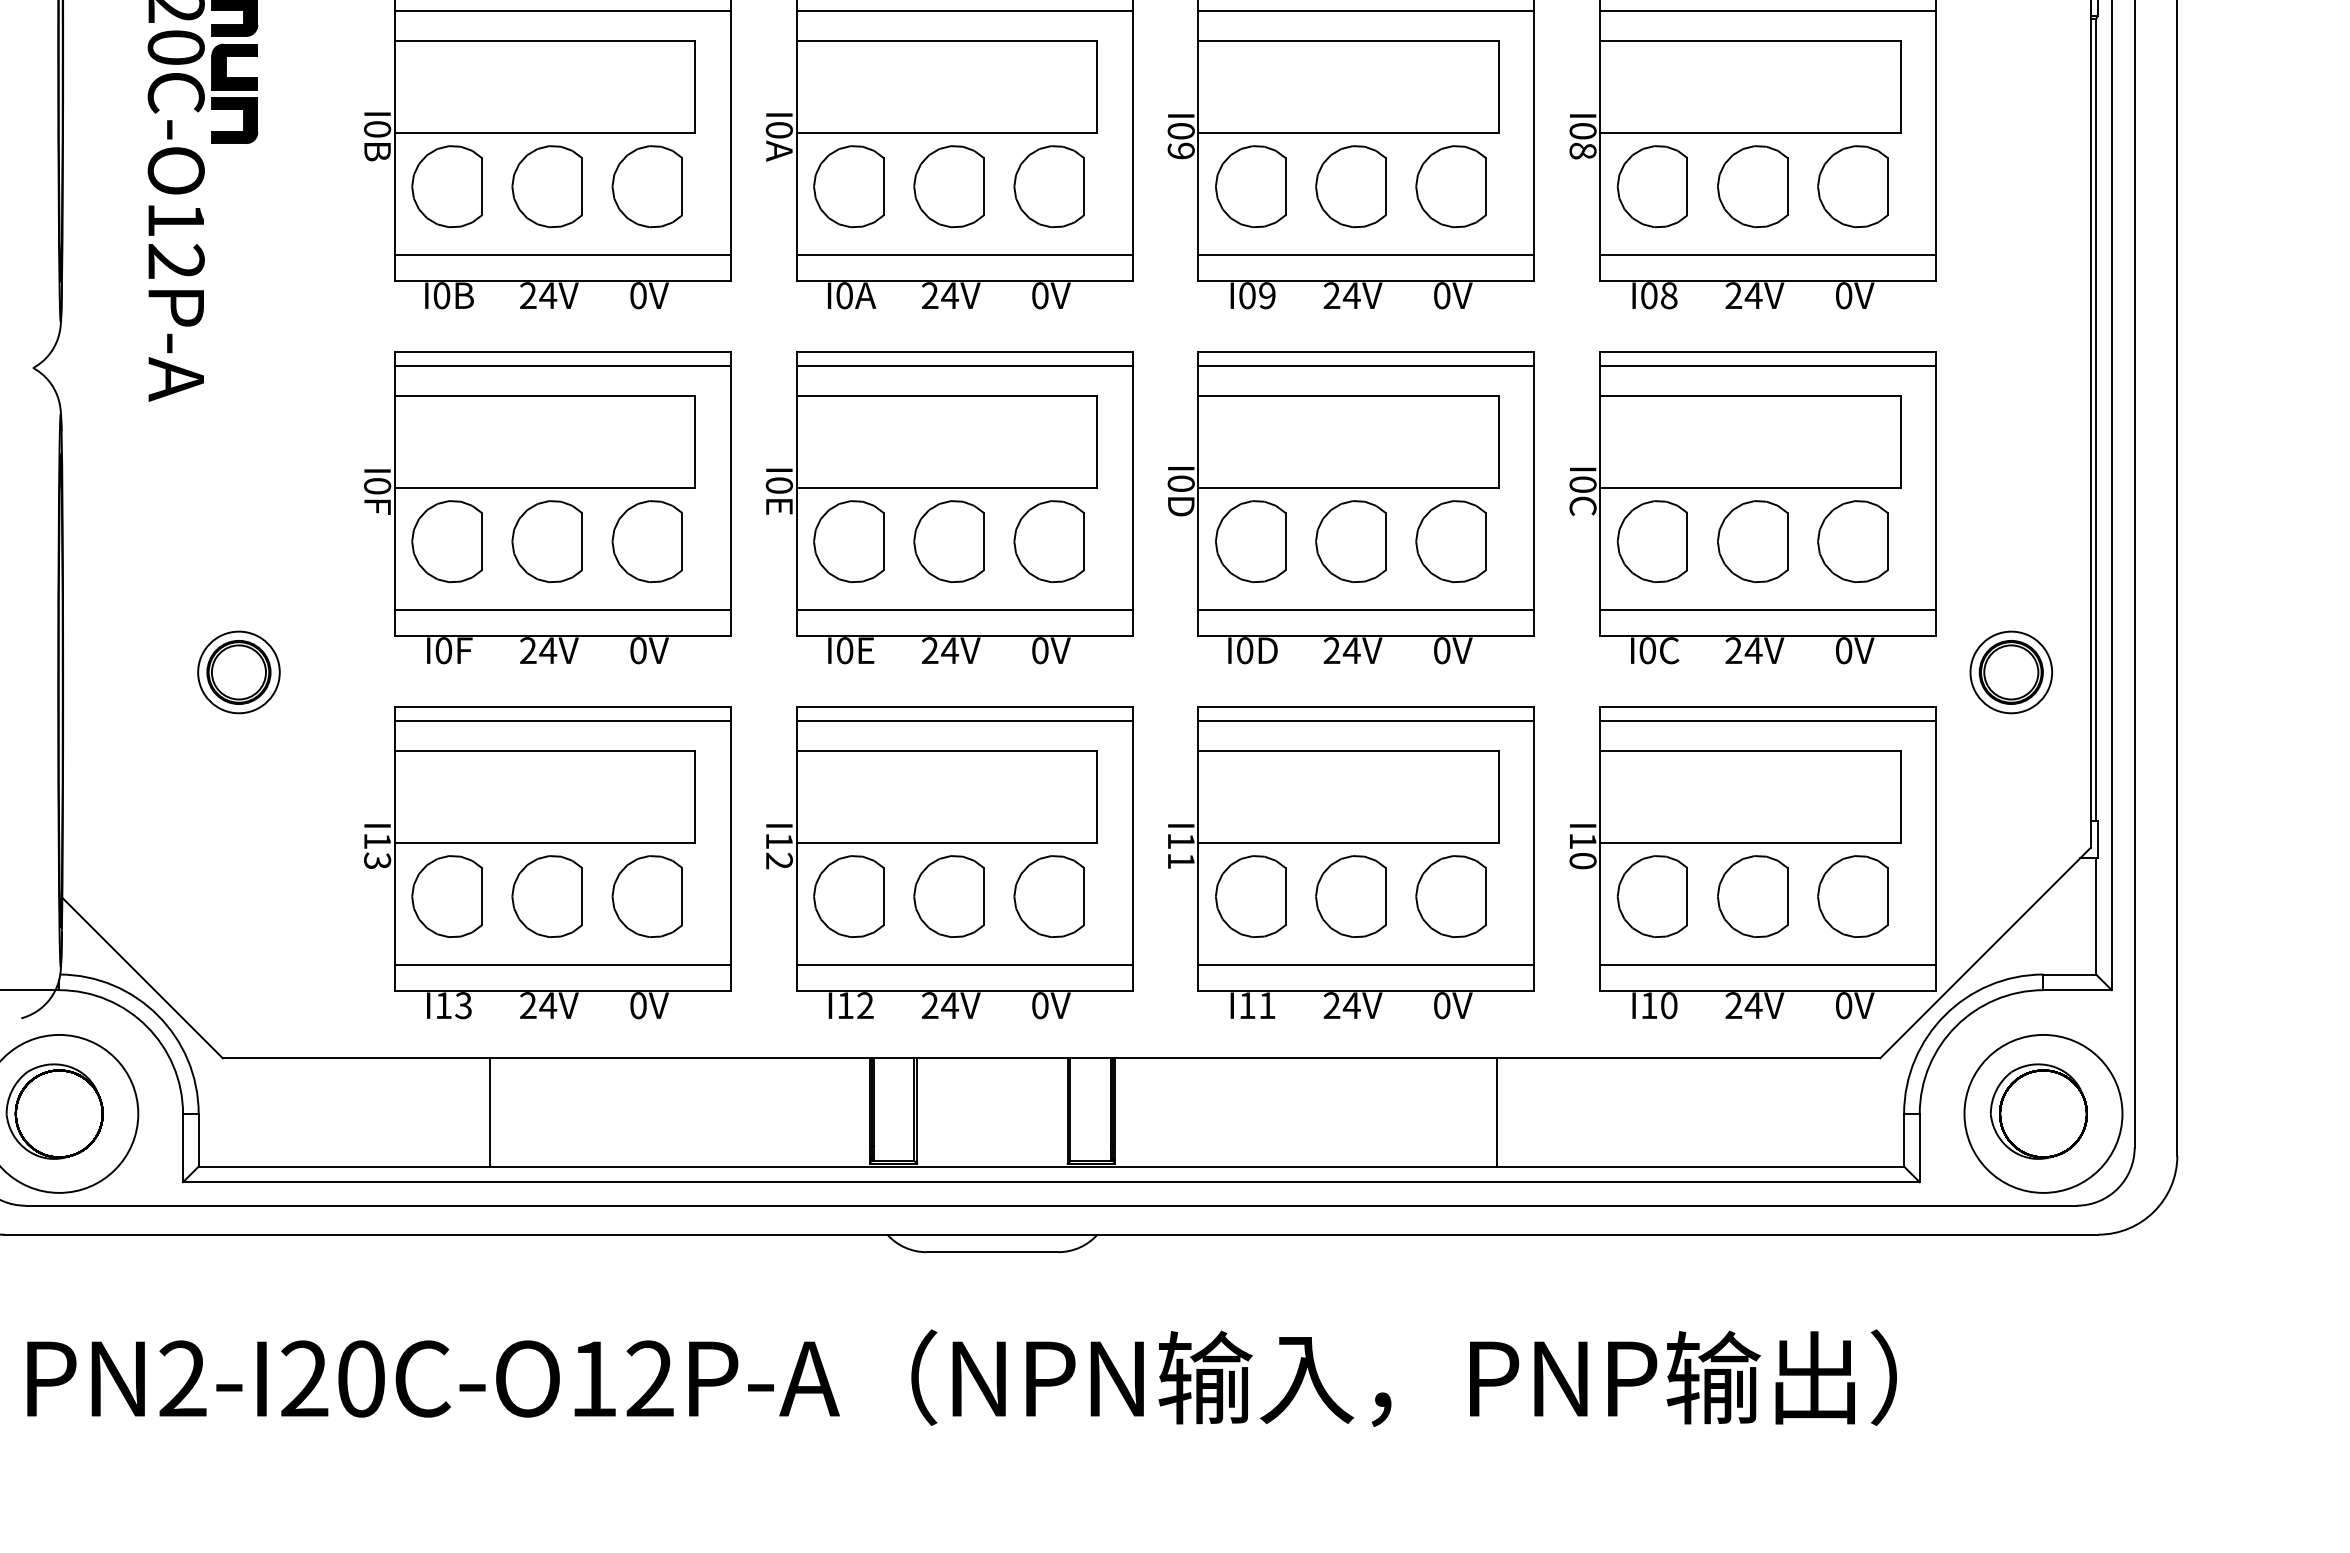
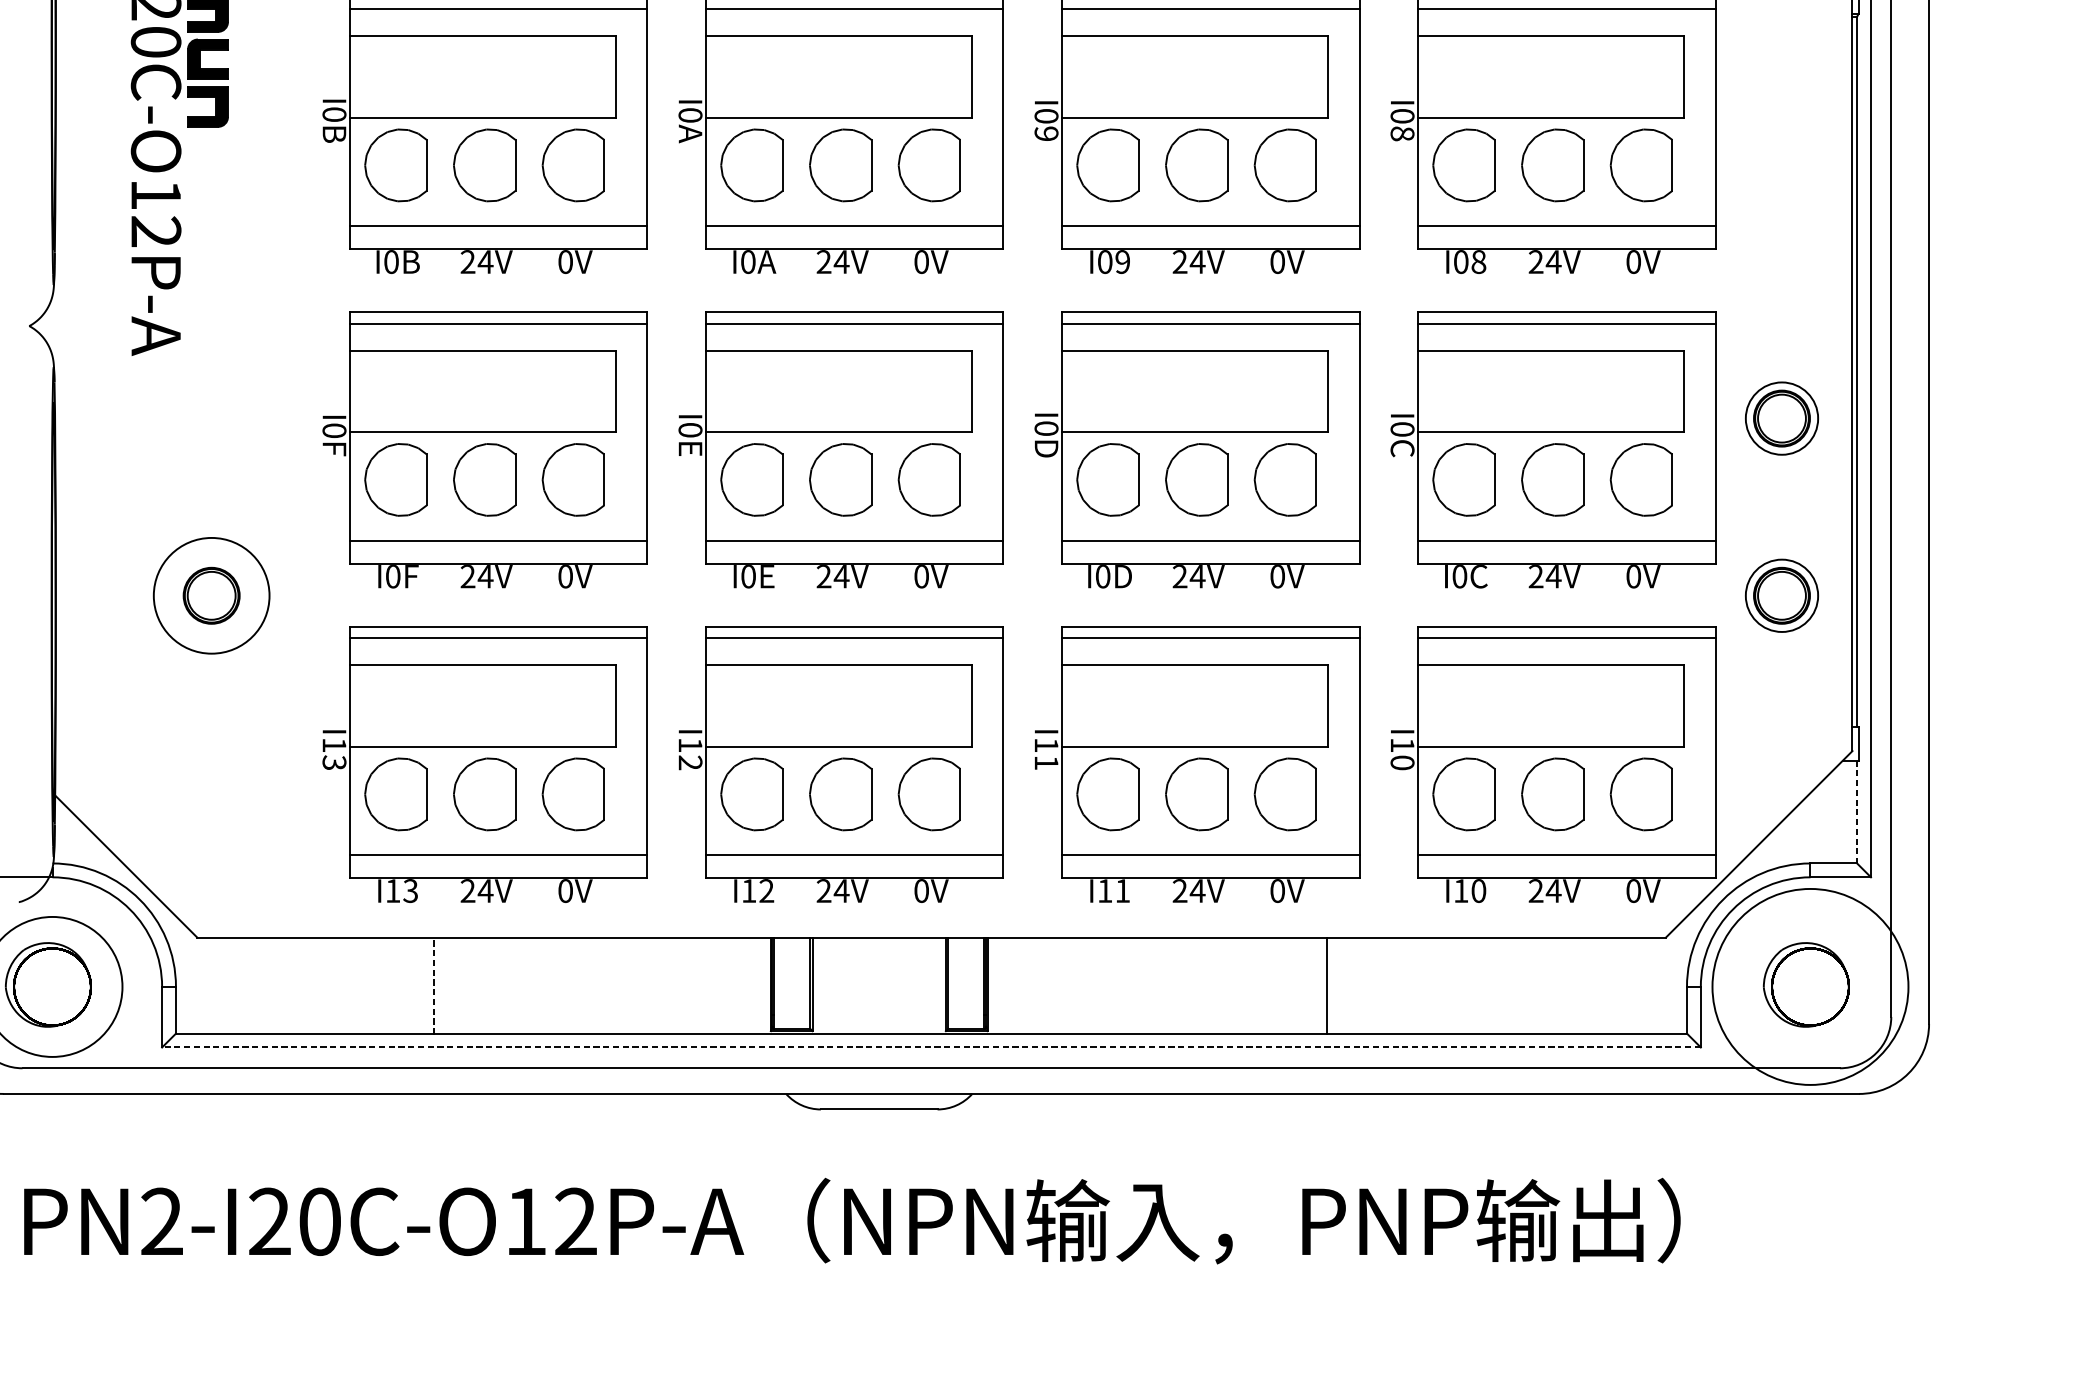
part: (2010, 472) -> (1781, 418), added
circle: (238, 672) -> (211, 595), size x1.6
line: (2096, 916) -> (1857, 812), solid -> dashed
line: (489, 1112) -> (433, 985), solid -> dashed
circle: (2043, 1113) -> (1810, 986), size x1.4
line: (1050, 1182) -> (930, 1047), solid -> dashed

